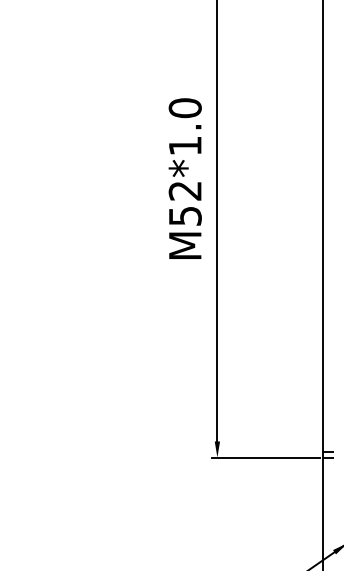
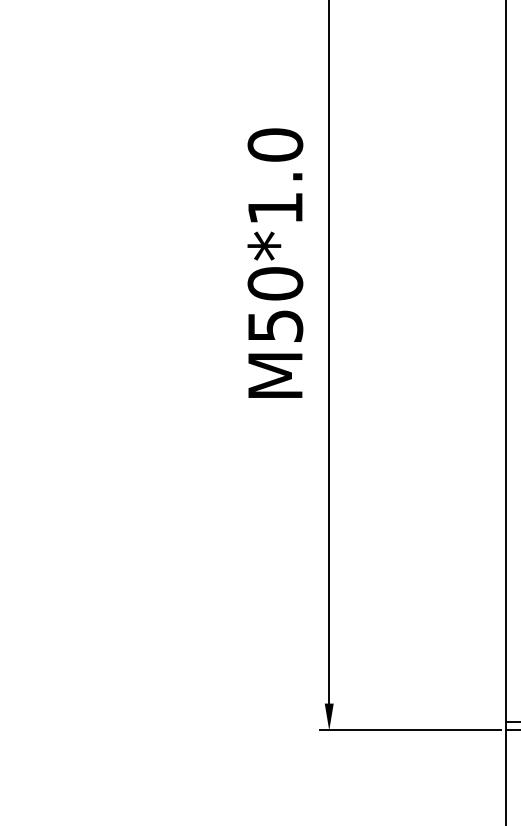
text: (184, 190) -> (274, 283), M52*1.0 -> M50*1.0

